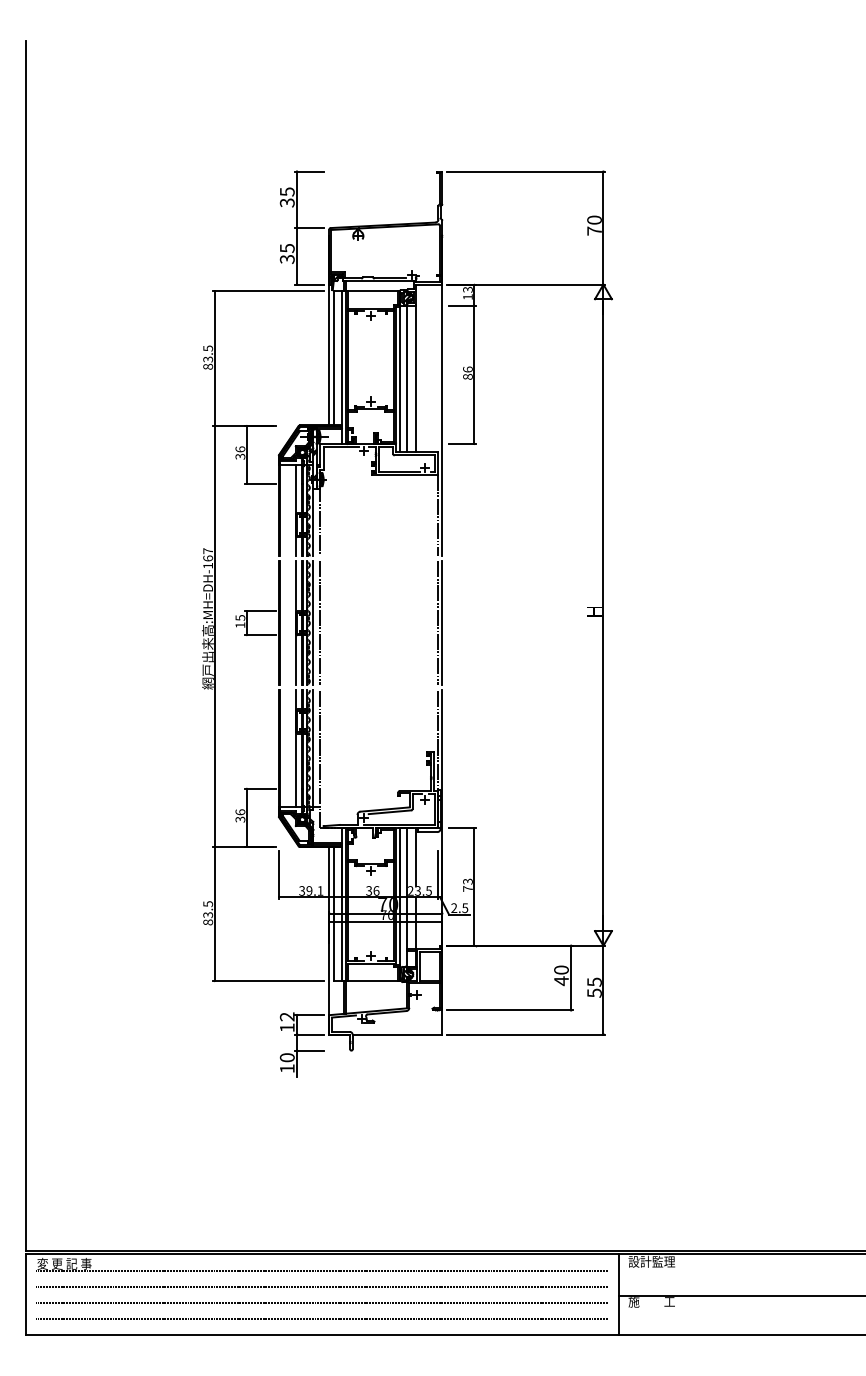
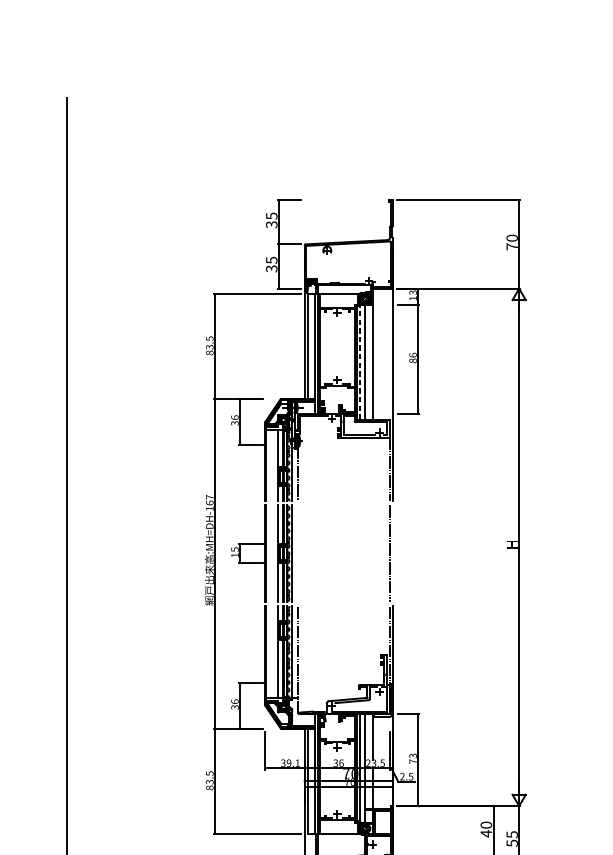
line: (400, 371) -> (360, 356), solid -> dashed
line: (320, 623) -> (297, 553), removed
line: (442, 623) -> (393, 553), removed

